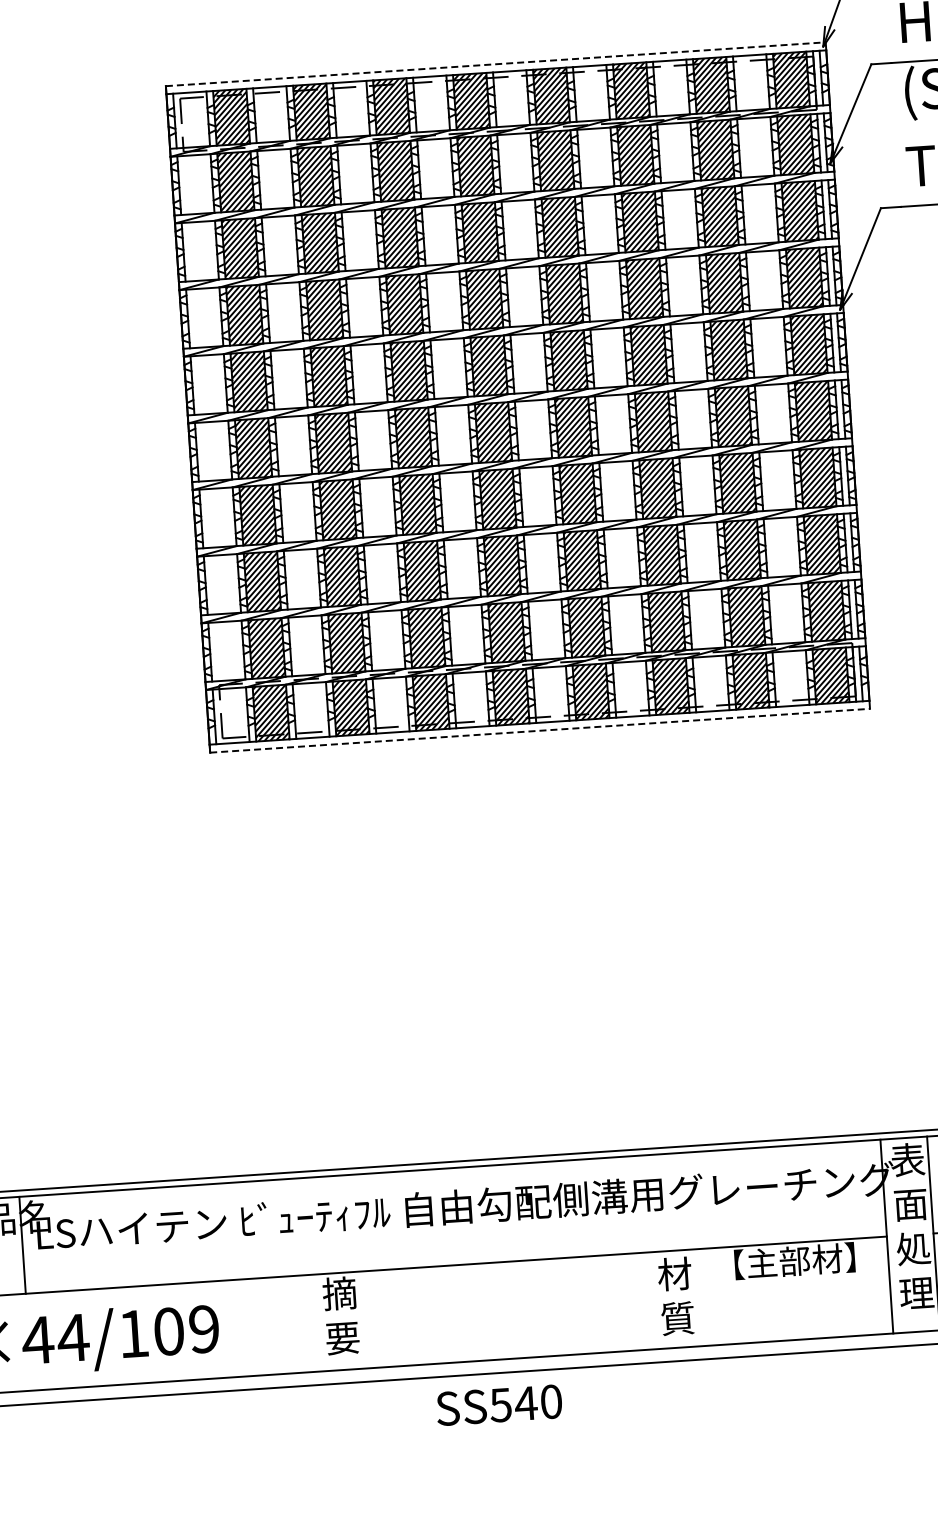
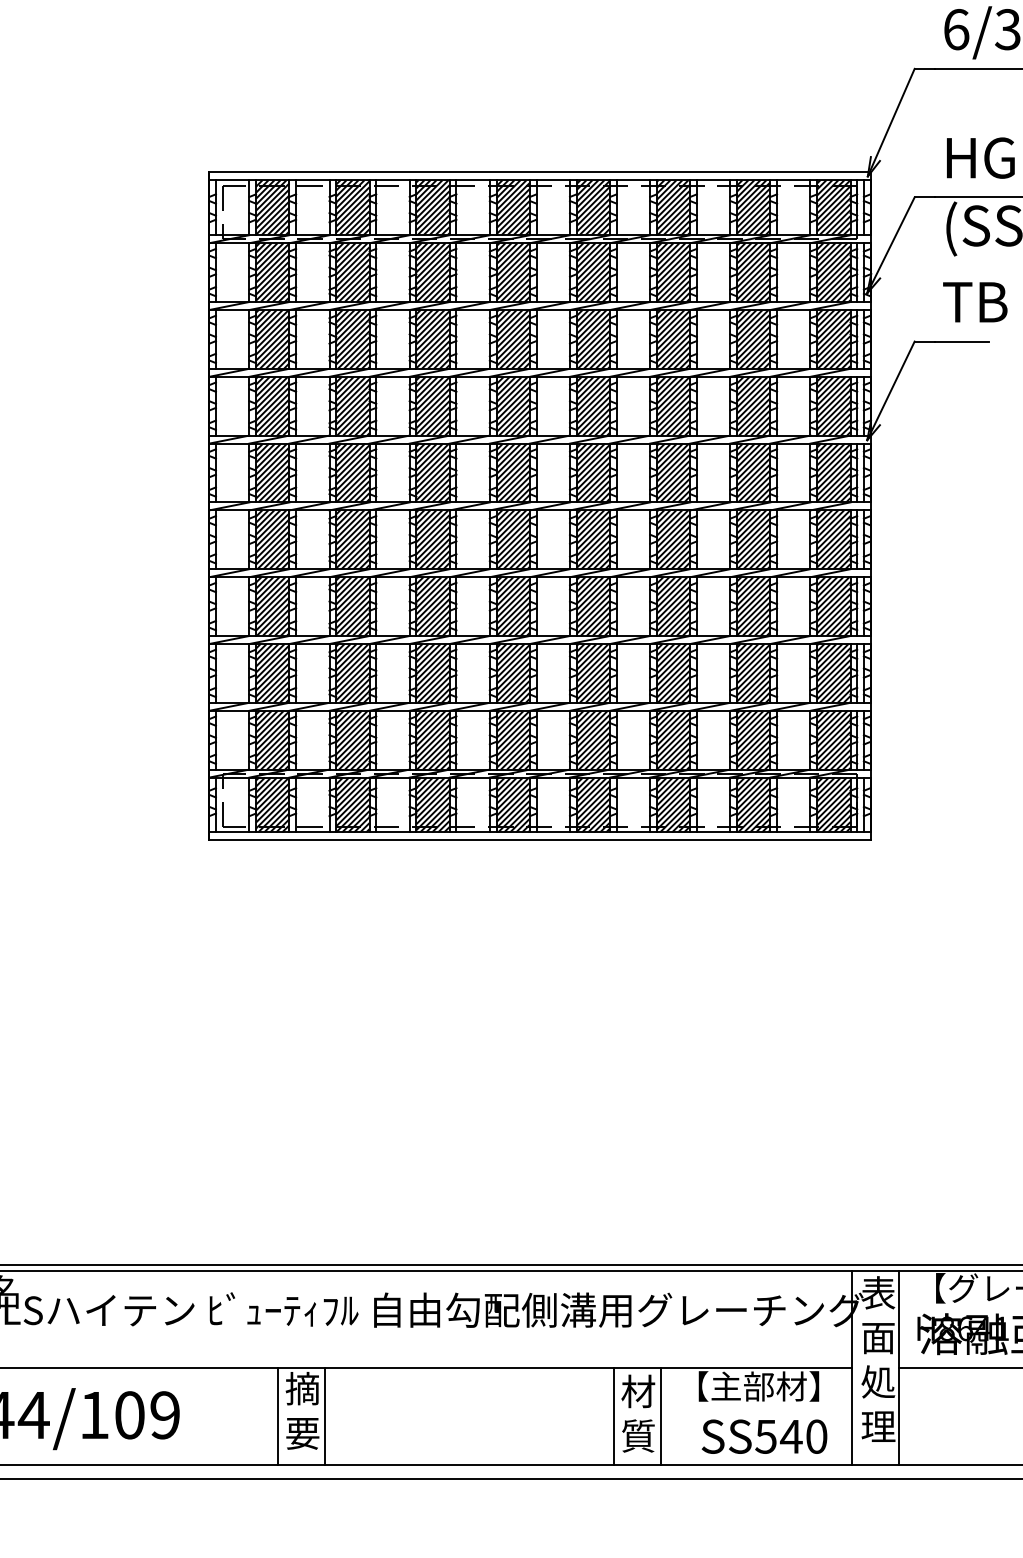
line: (495, 64) -> (539, 172), dashed -> solid
line: (539, 730) -> (539, 840), dashed -> solid
line: (698, 1297) -> (660, 1416), added
line: (651, 1300) -> (613, 1416), added
line: (364, 1319) -> (325, 1416), added
line: (317, 1322) -> (278, 1416), added
text: (499, 1405) -> (764, 1436), moved

